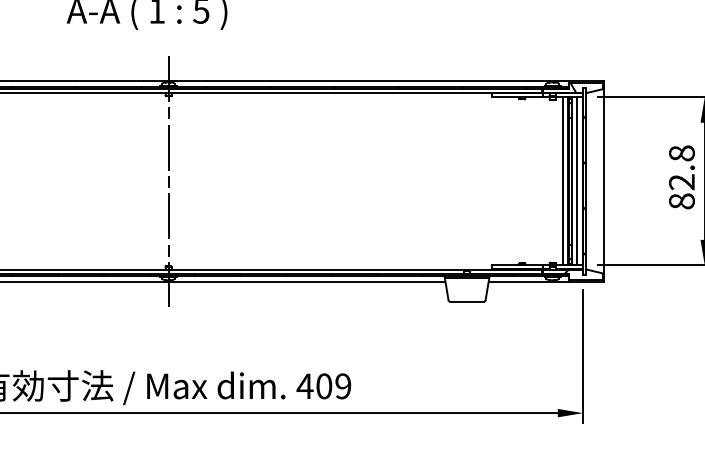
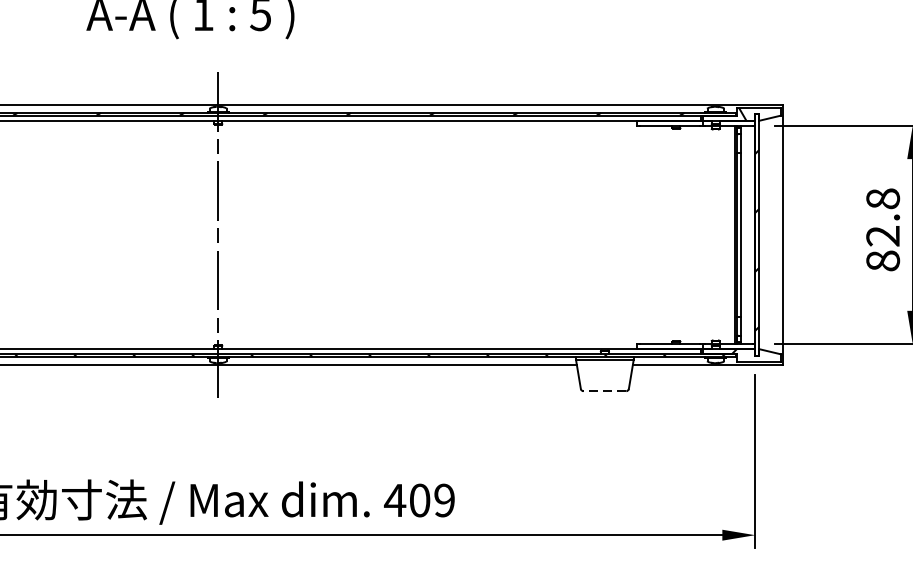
line: (562, 181) -> (728, 235), removed
line: (577, 181) -> (747, 235), removed
line: (467, 301) -> (605, 390), solid -> dashed

